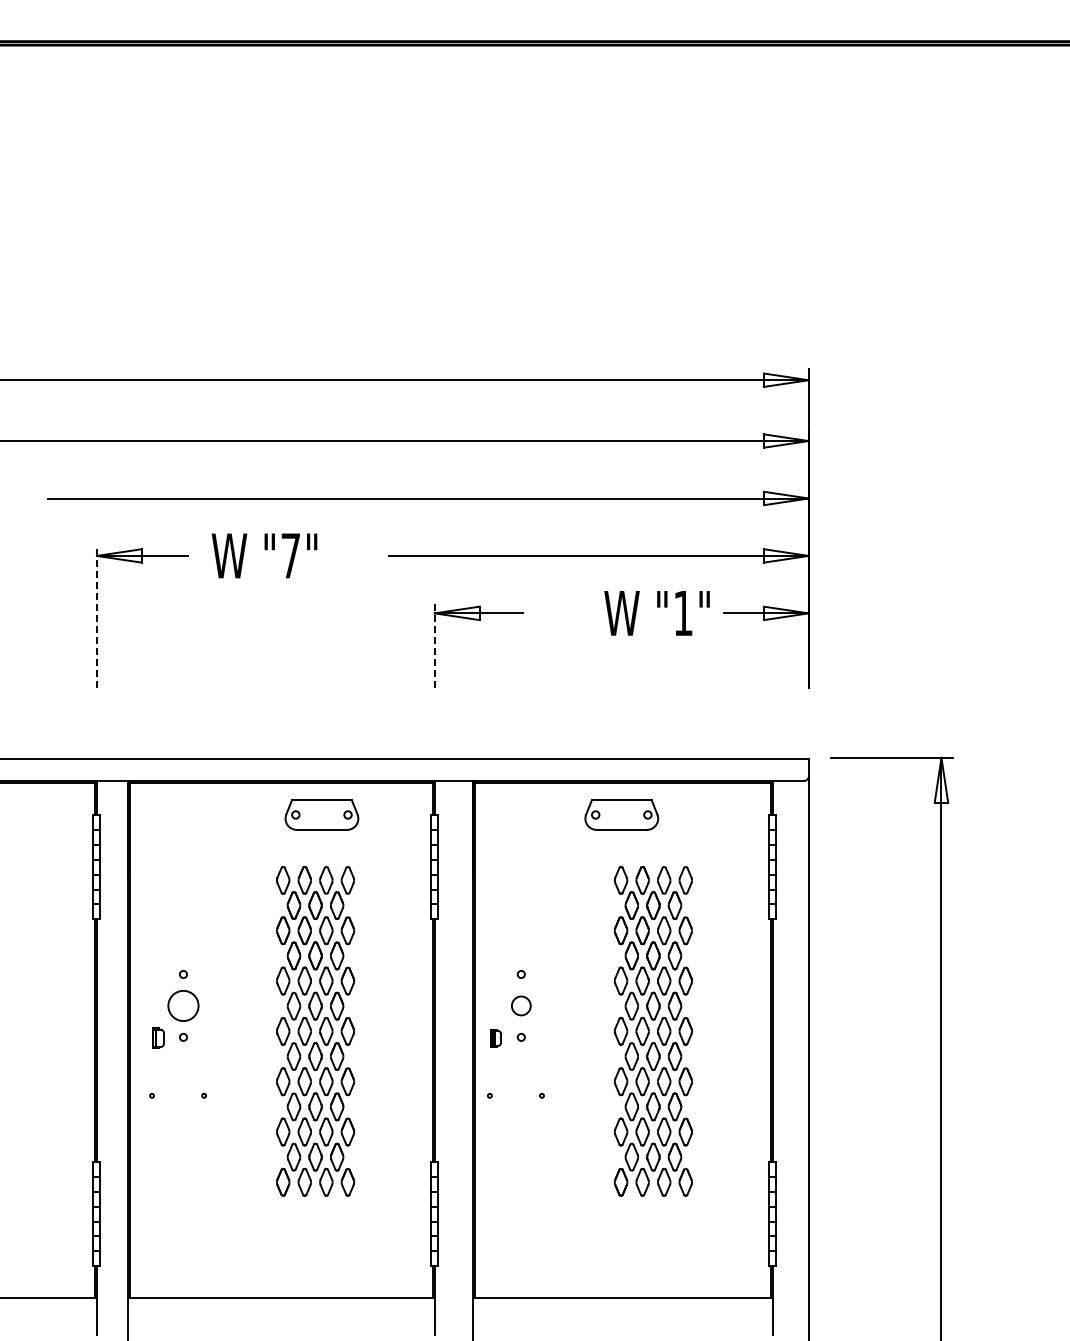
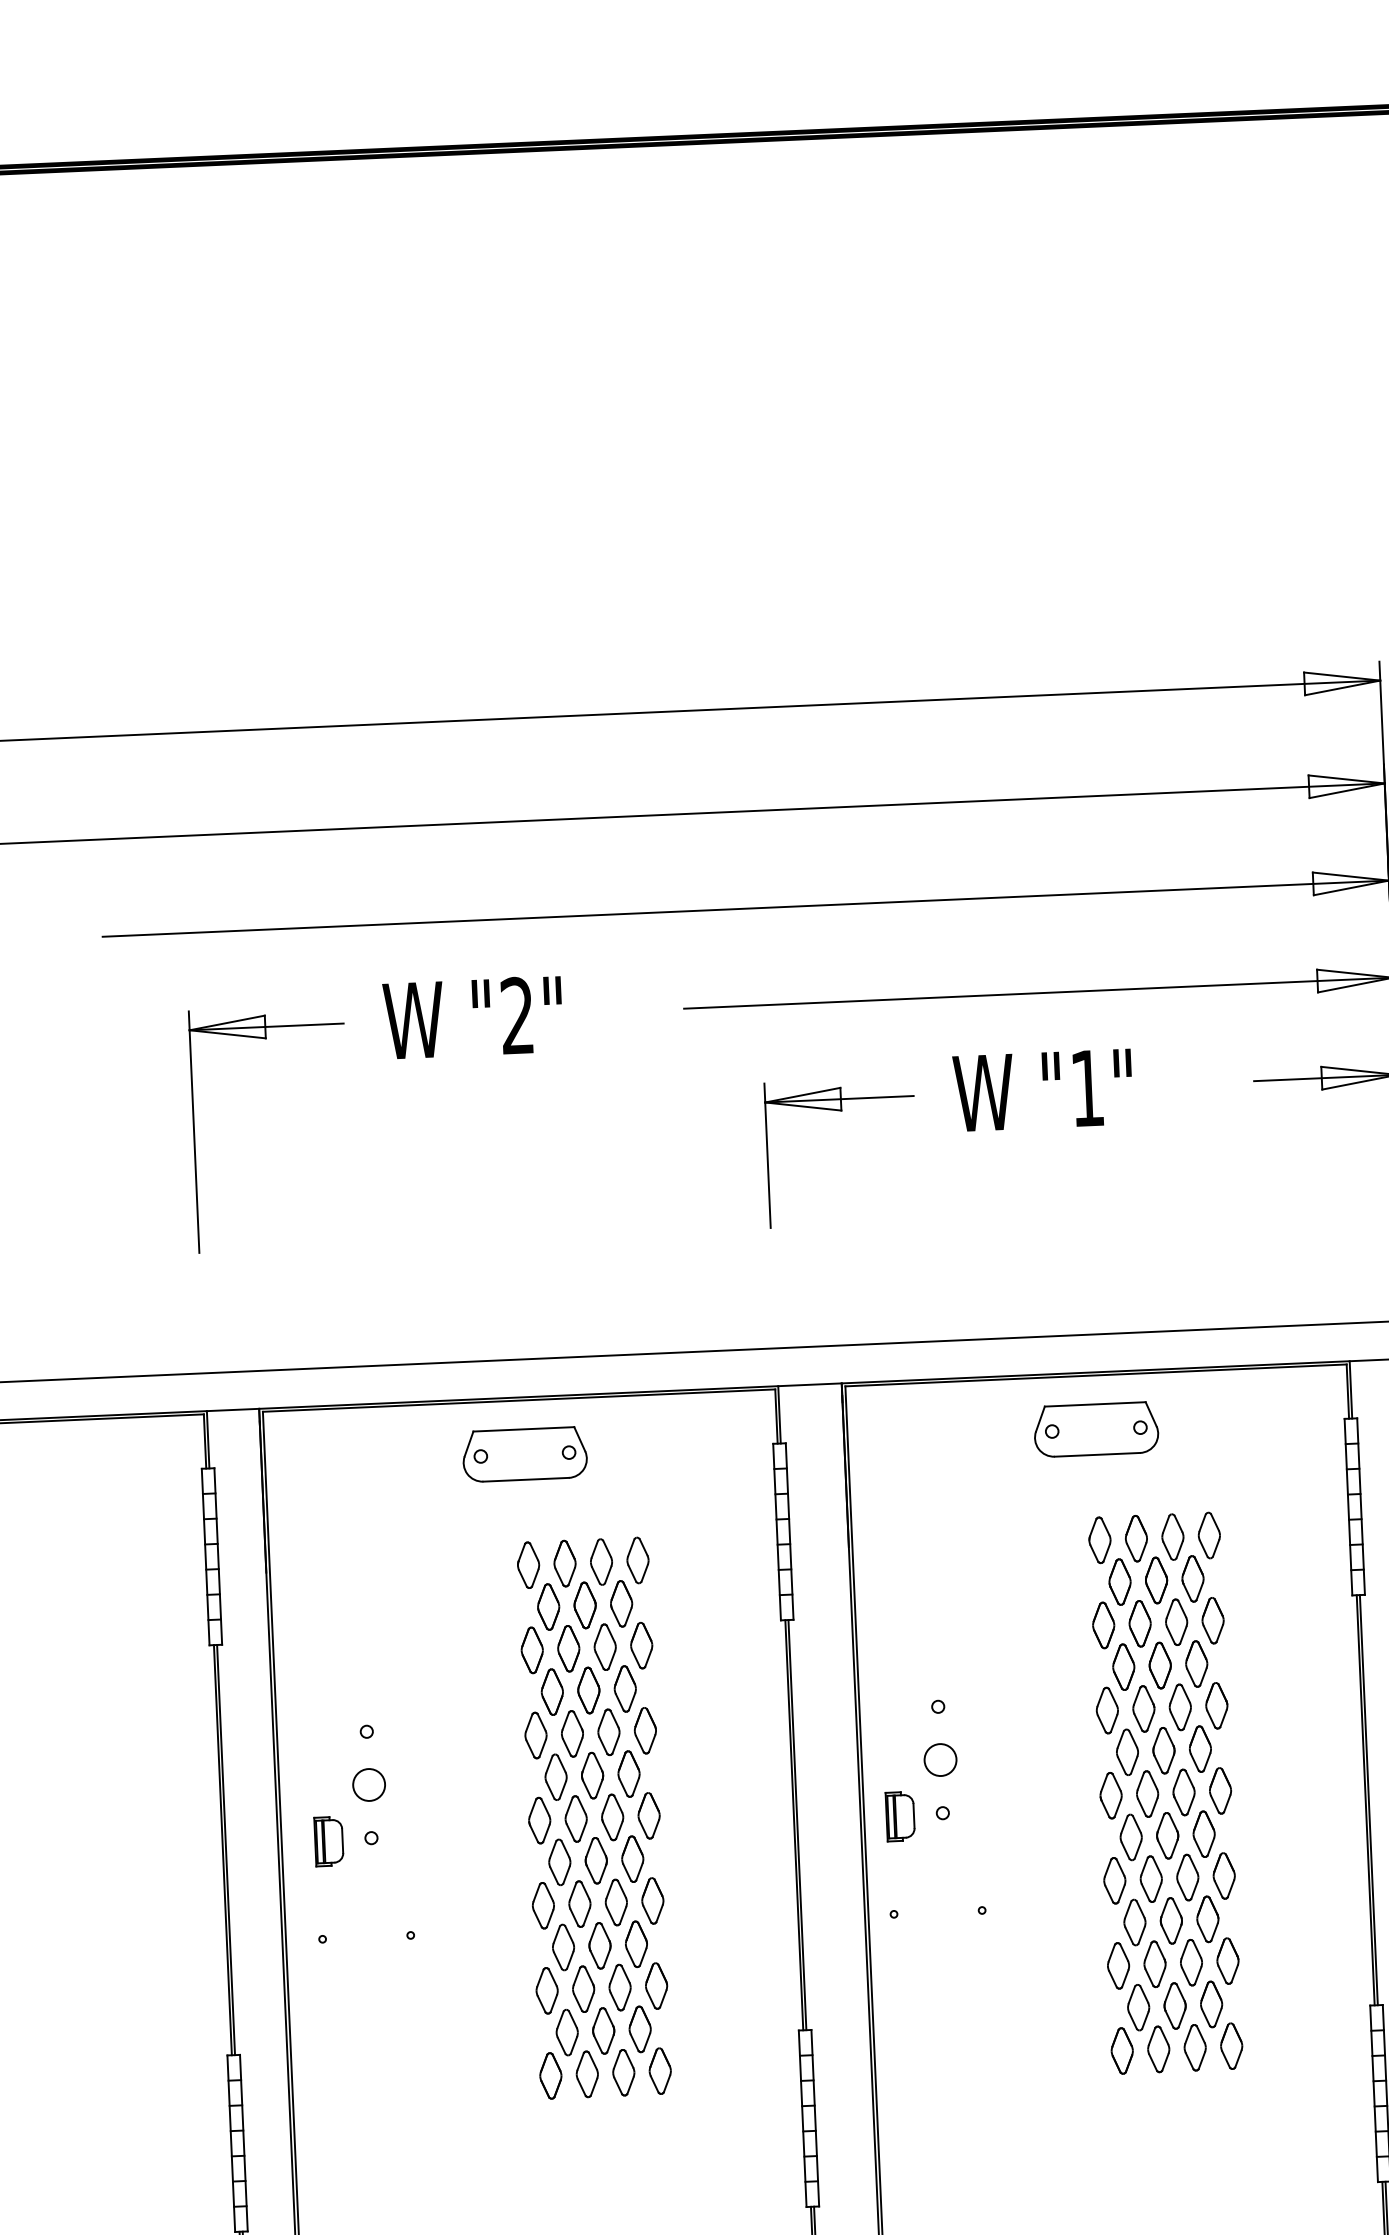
text: (290, 555) -> (516, 1015), "7" -> "2"
text: (656, 613) -> (1042, 1090), moved
line: (96, 615) -> (193, 1131), dashed -> solid
line: (434, 644) -> (767, 1155), dashed -> solid
part: (321, 814) -> (524, 1453), moved
circle: (183, 1005) -> (369, 1784), size x0.62
part: (158, 1038) -> (329, 1841), size x1.43
part: (496, 1038) -> (900, 1816), size x1.67

